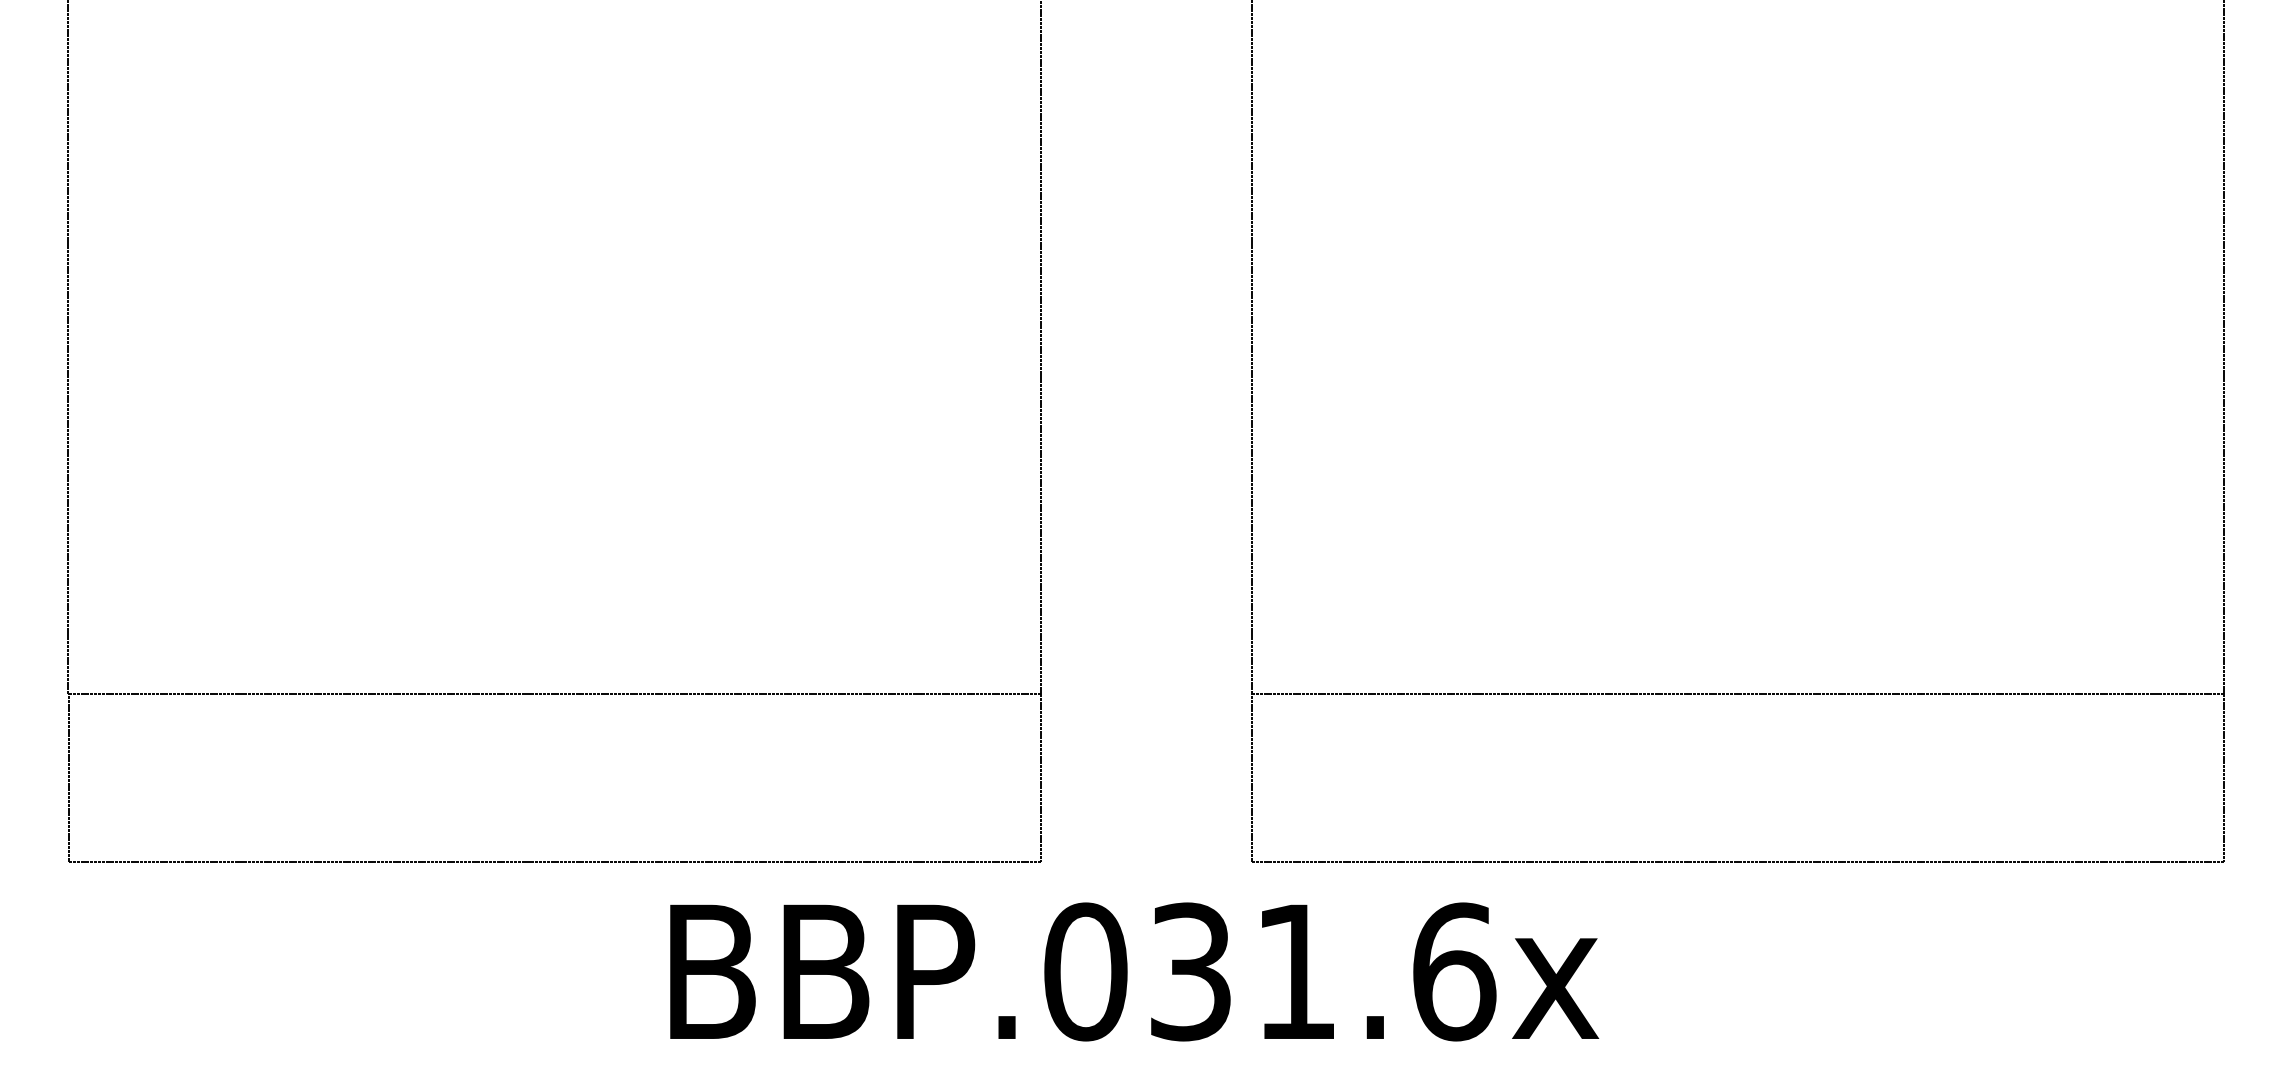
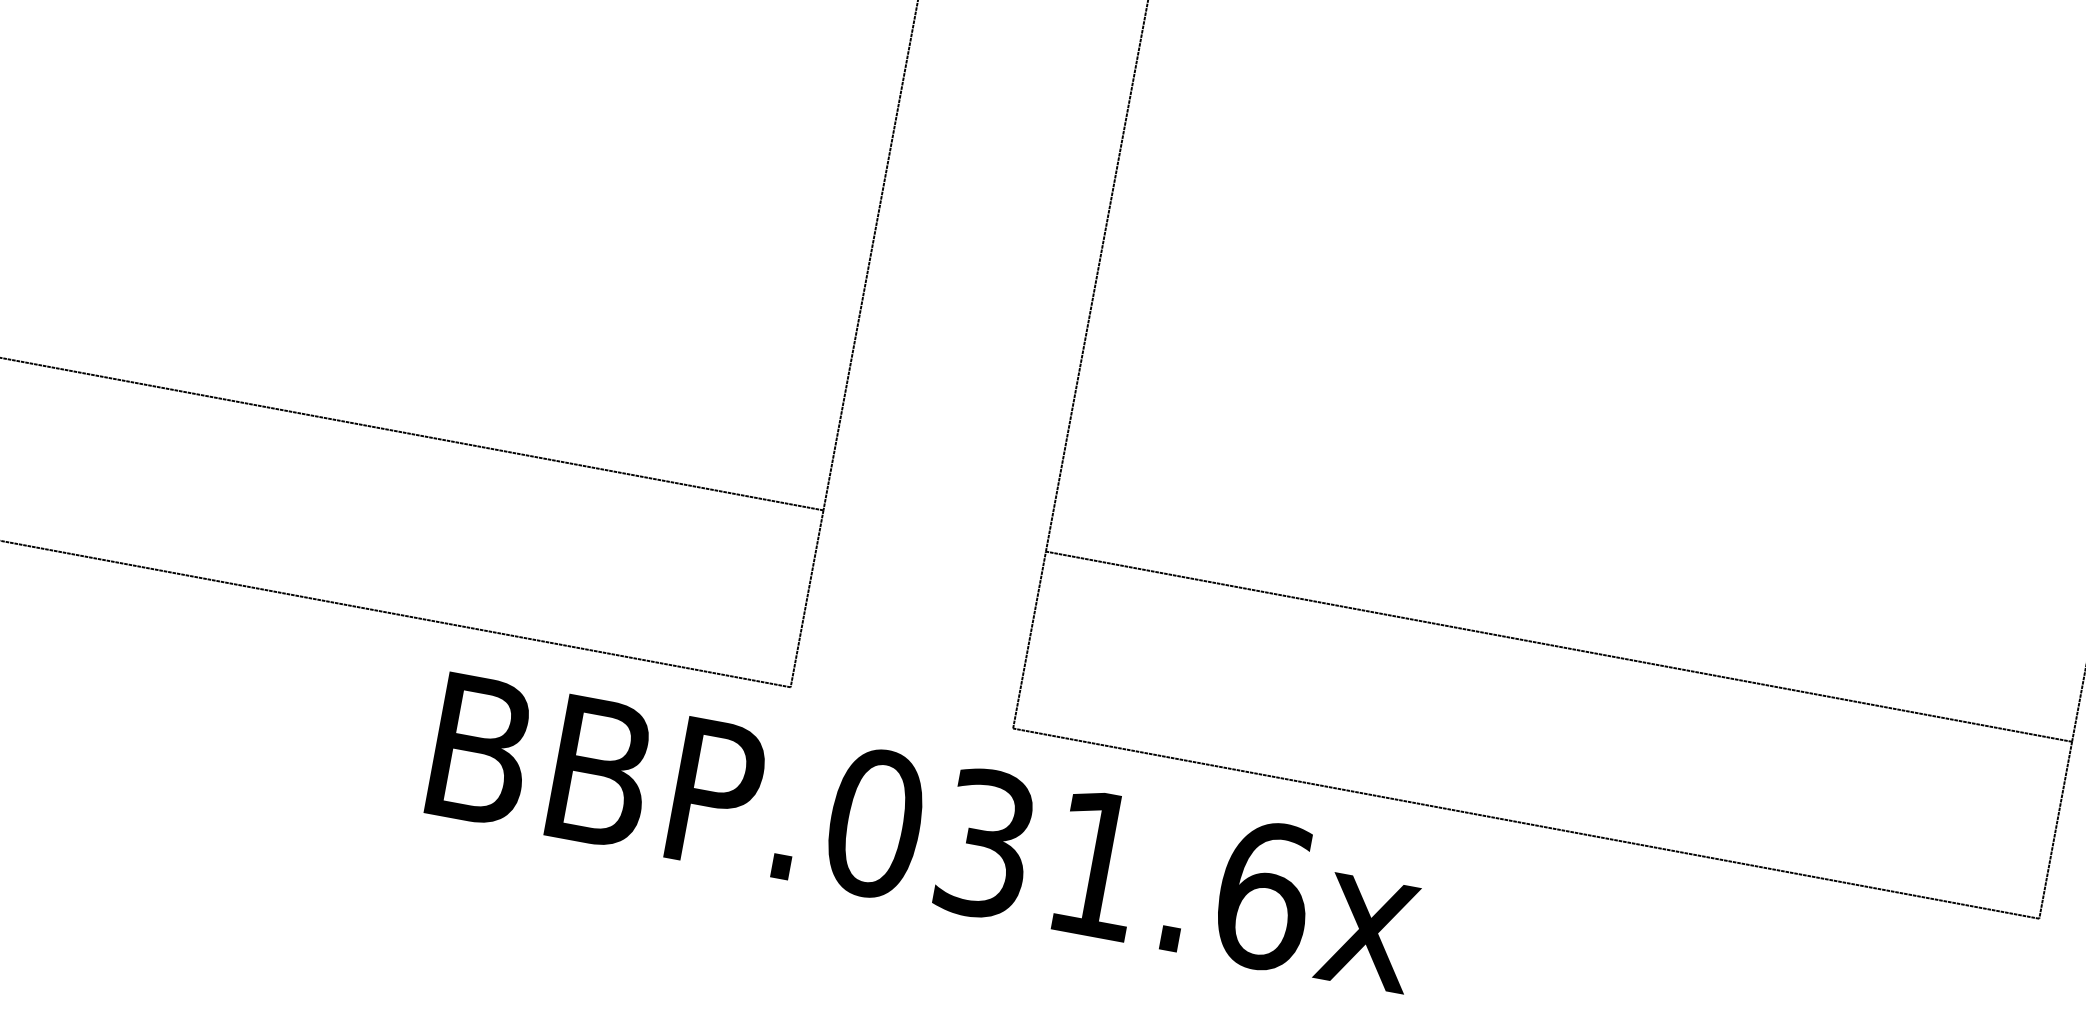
text: (1134, 971) -> (926, 832), moved

